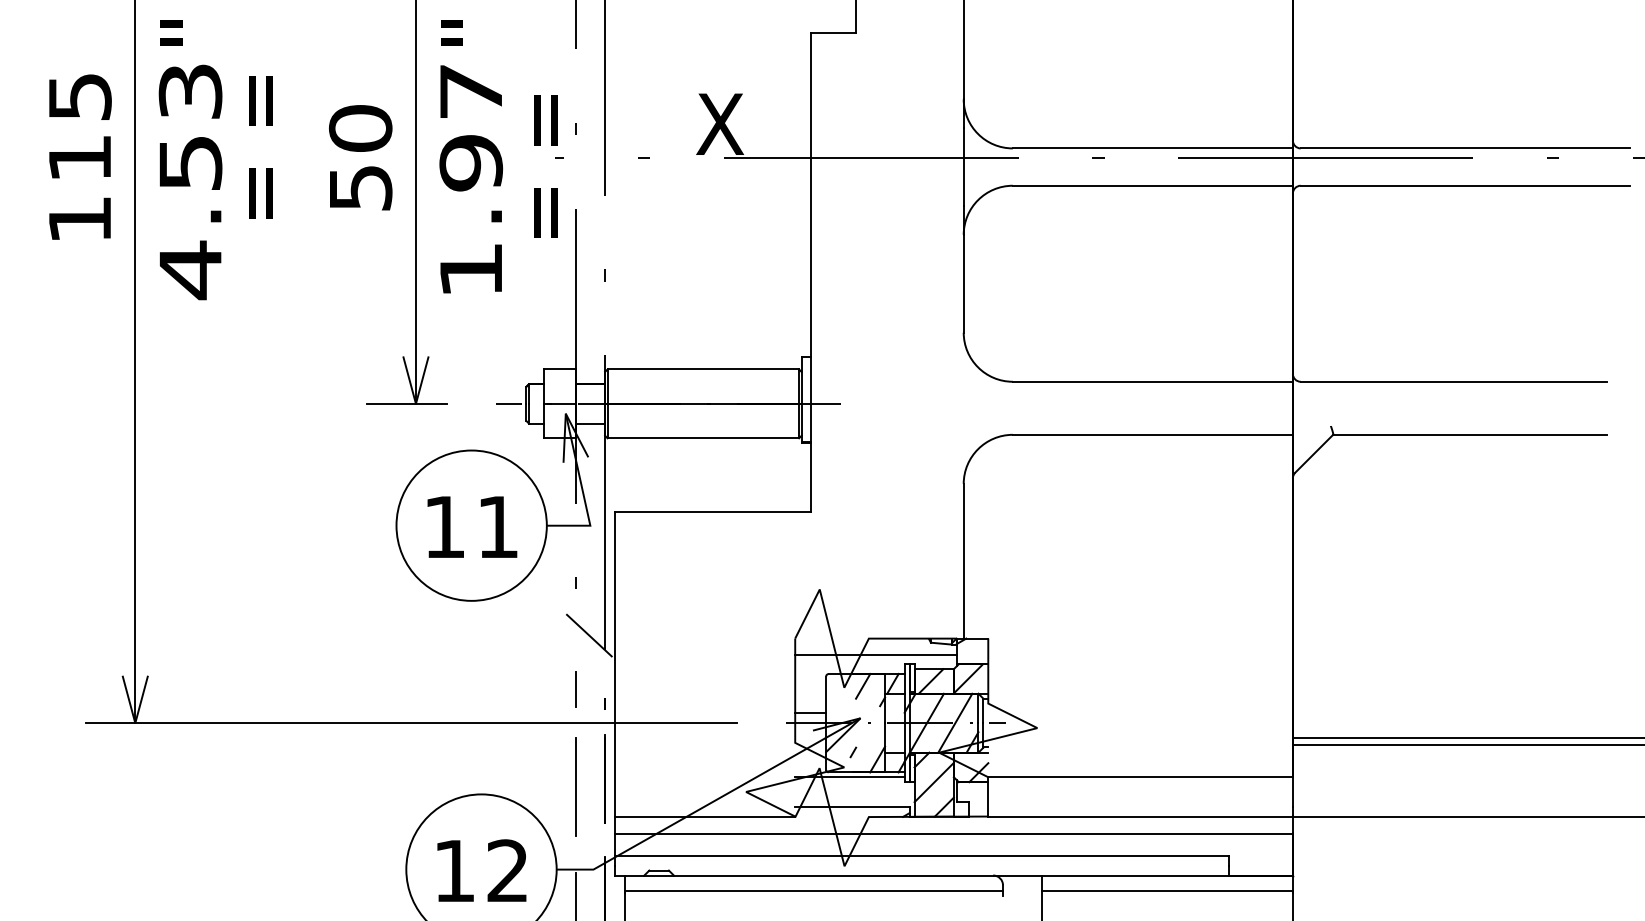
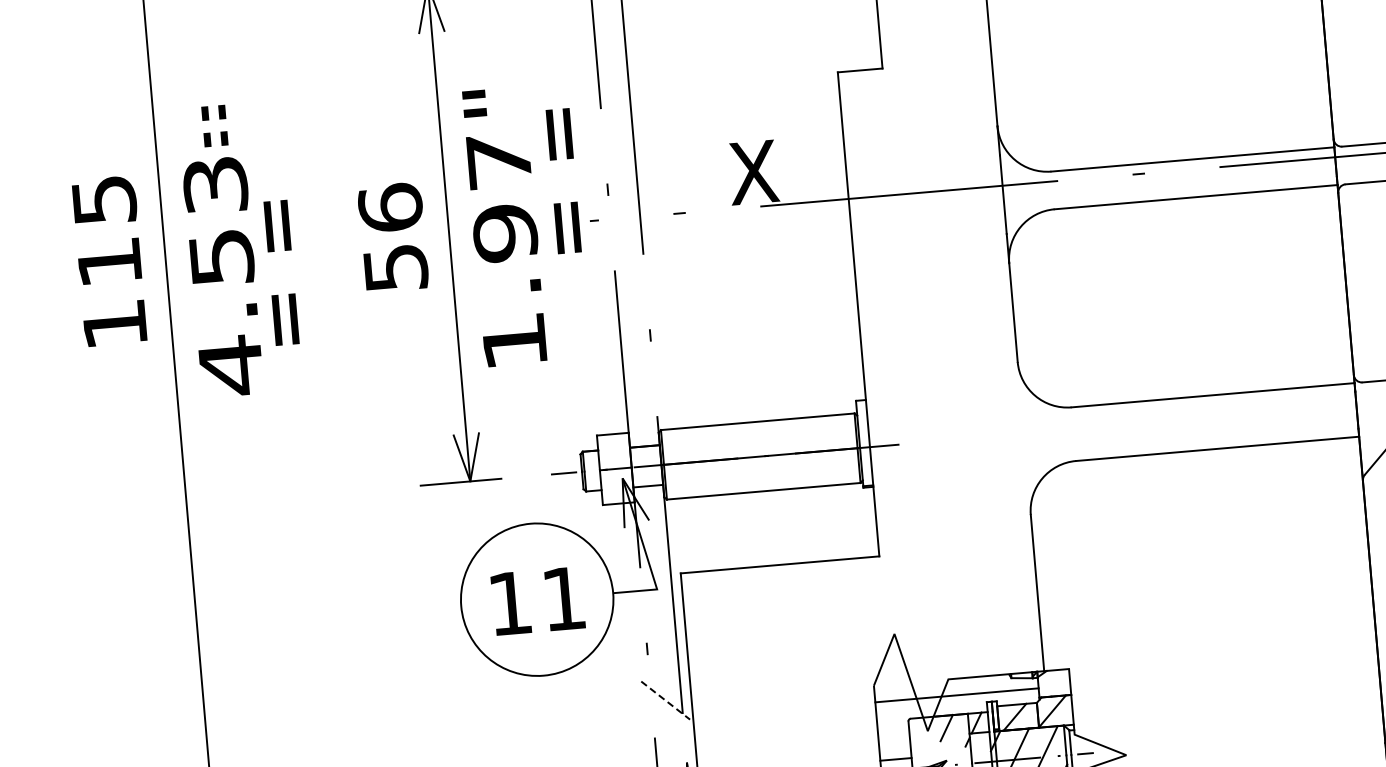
text: (183, 32) -> (203, 126), " -> = =
text: (360, 127) -> (390, 206), 50 -> 56
text: (260, 147) -> (281, 273), moved
text: (545, 166) -> (563, 180), moved
line: (589, 635) -> (665, 700), solid -> dashed

